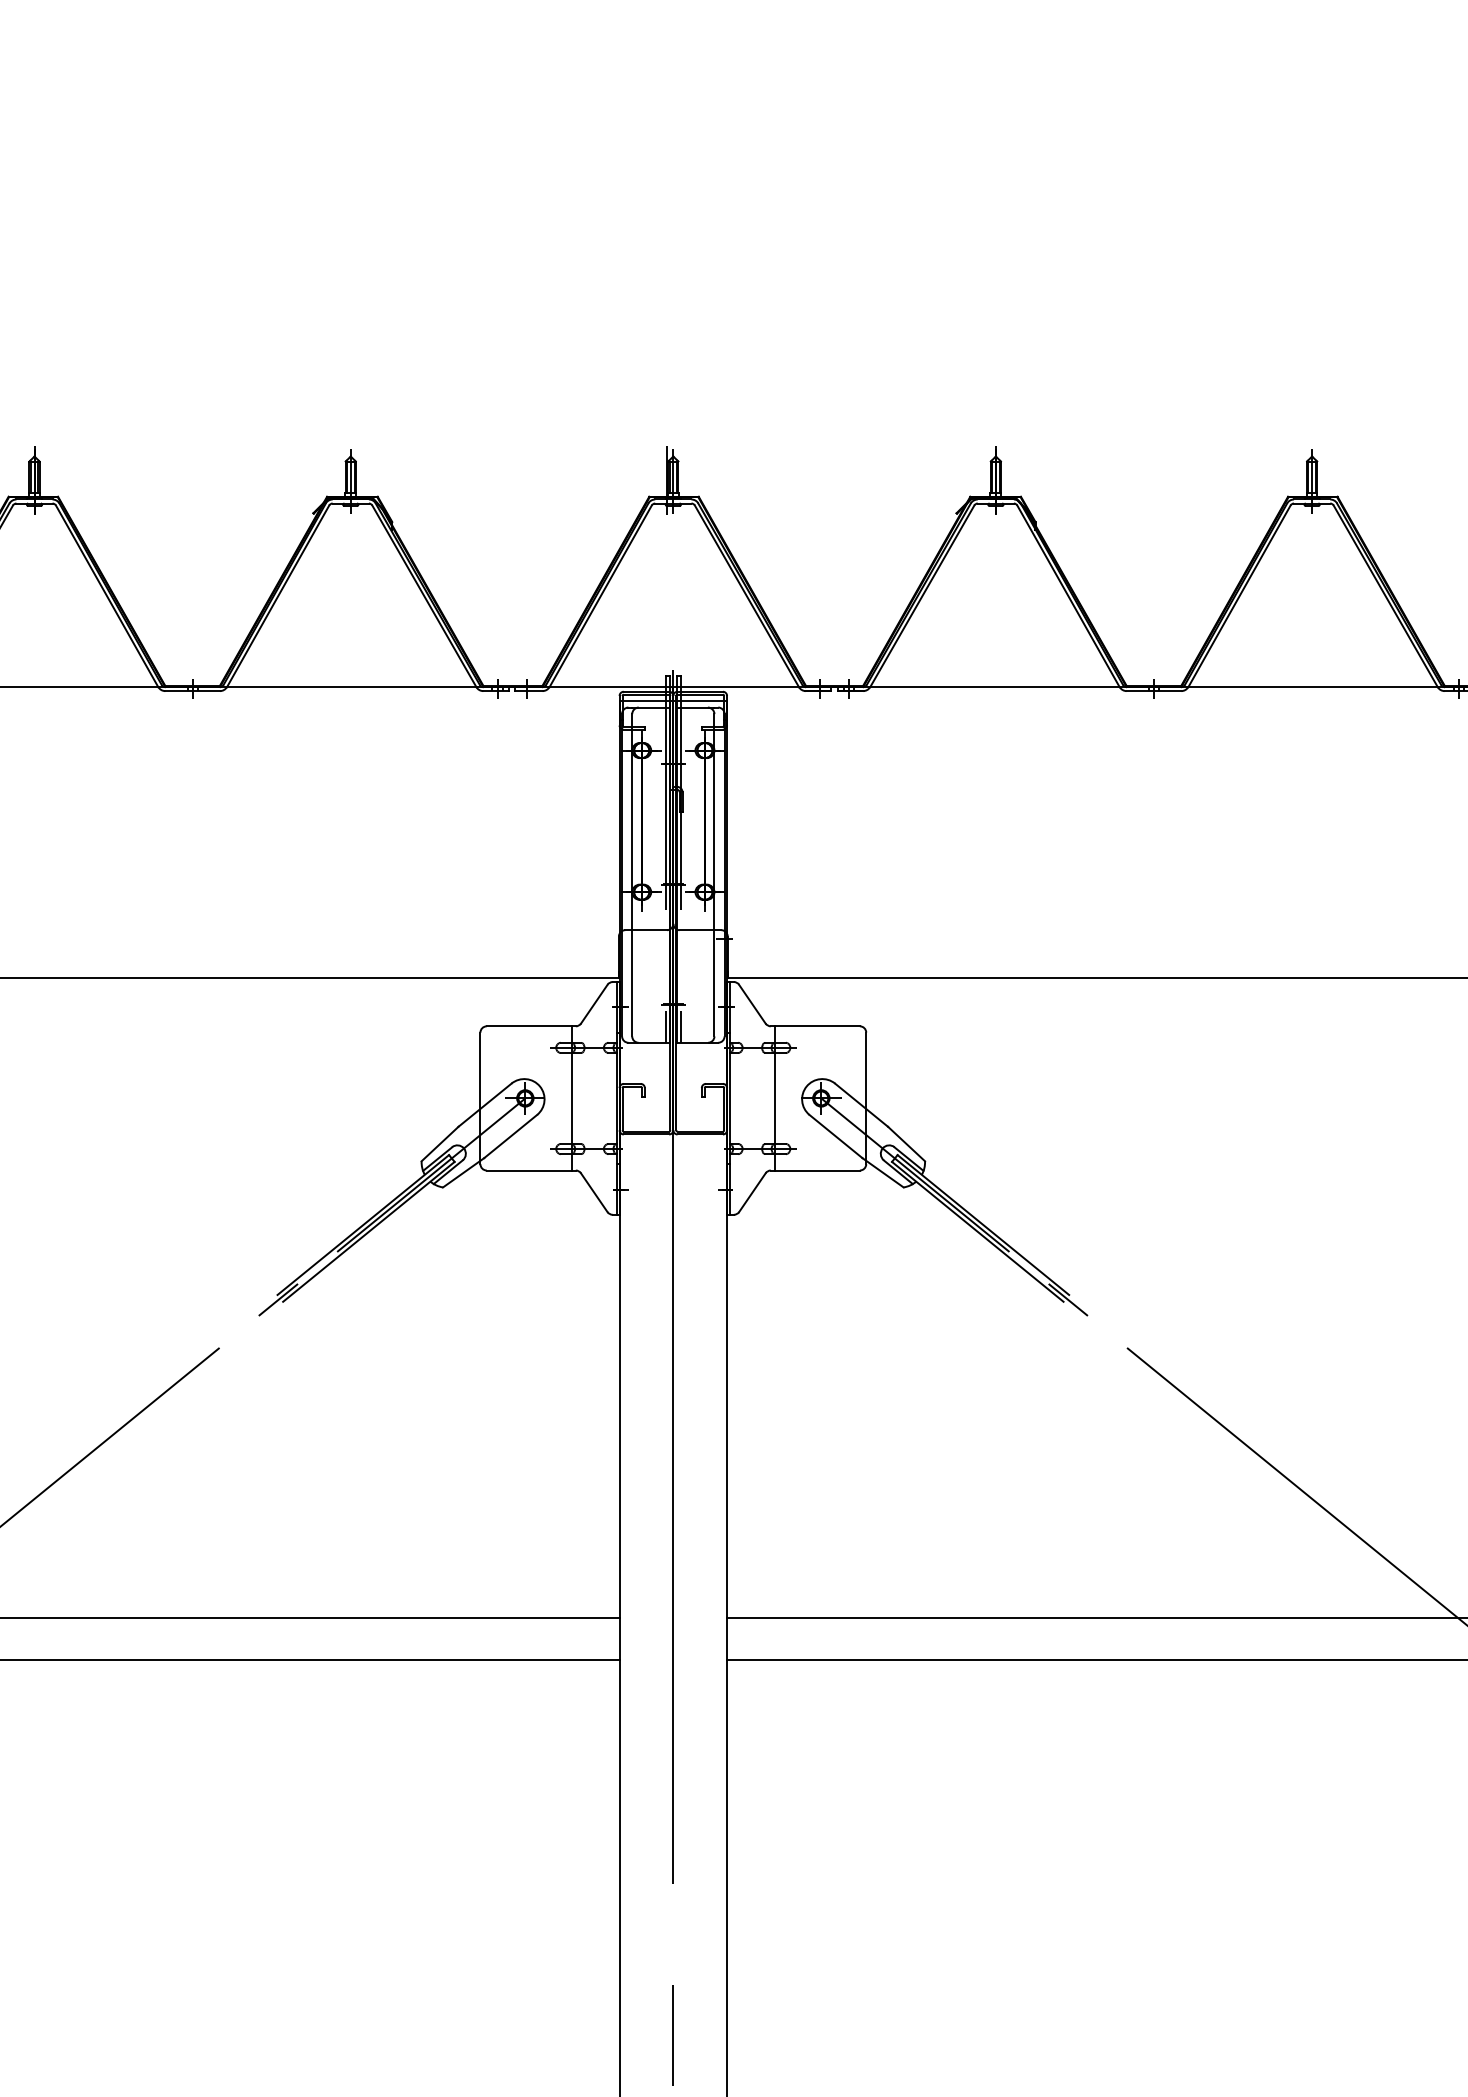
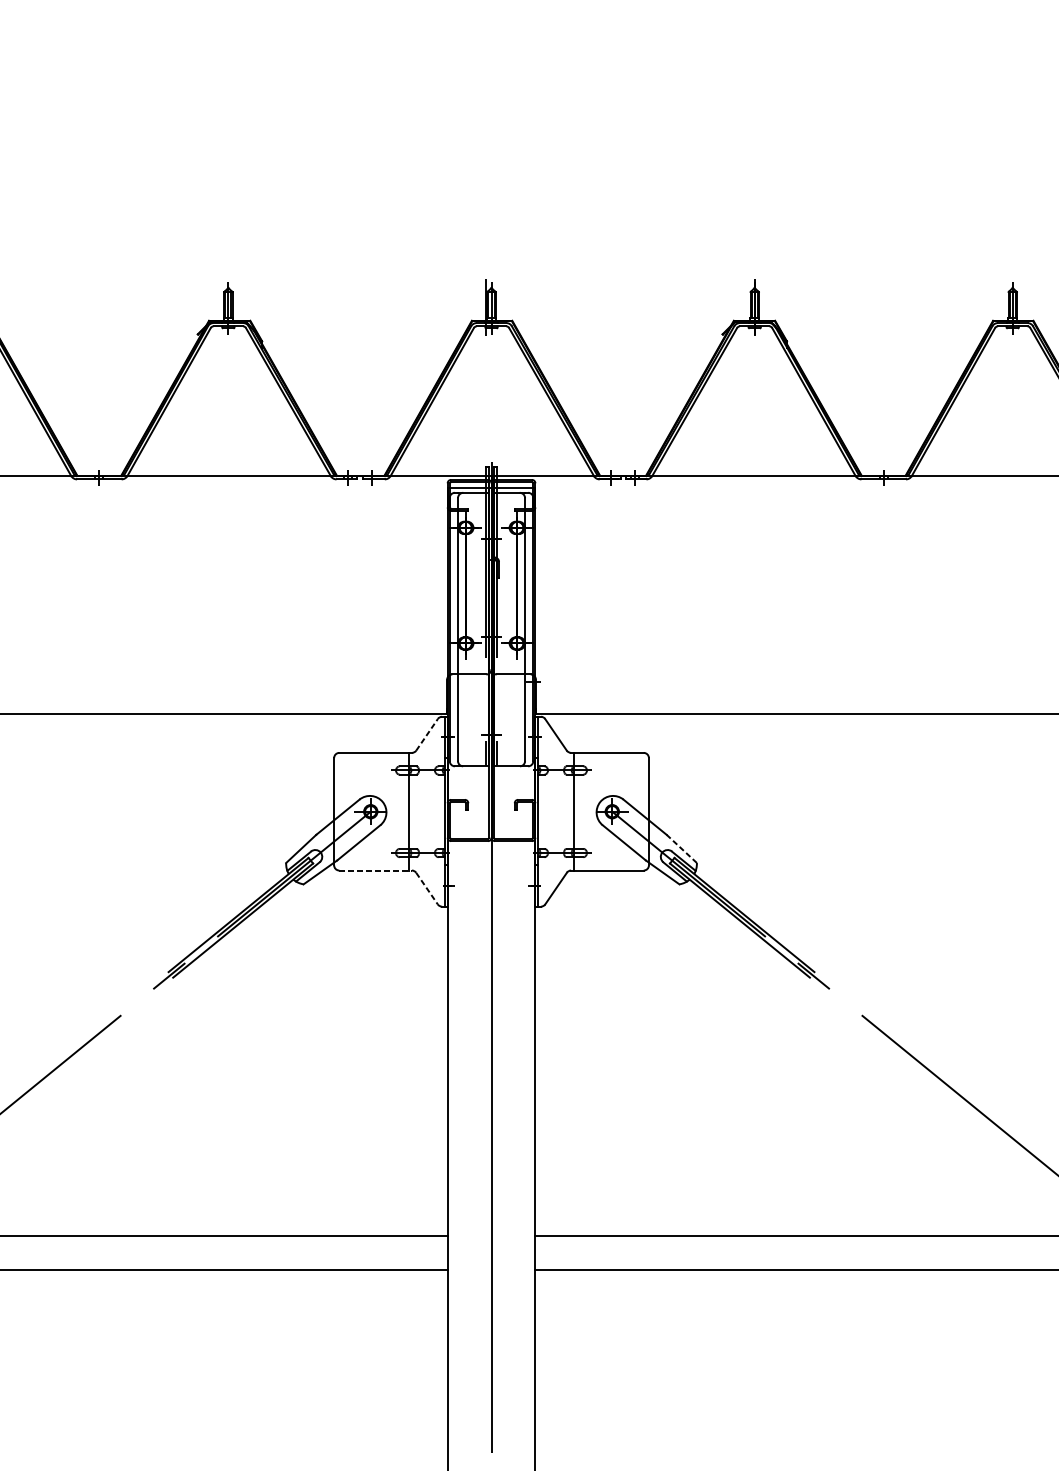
line: (594, 1004) -> (427, 735), solid -> dashed
line: (906, 1143) -> (681, 848), solid -> dashed
line: (531, 1170) -> (375, 870), solid -> dashed
line: (594, 1192) -> (427, 888), solid -> dashed

